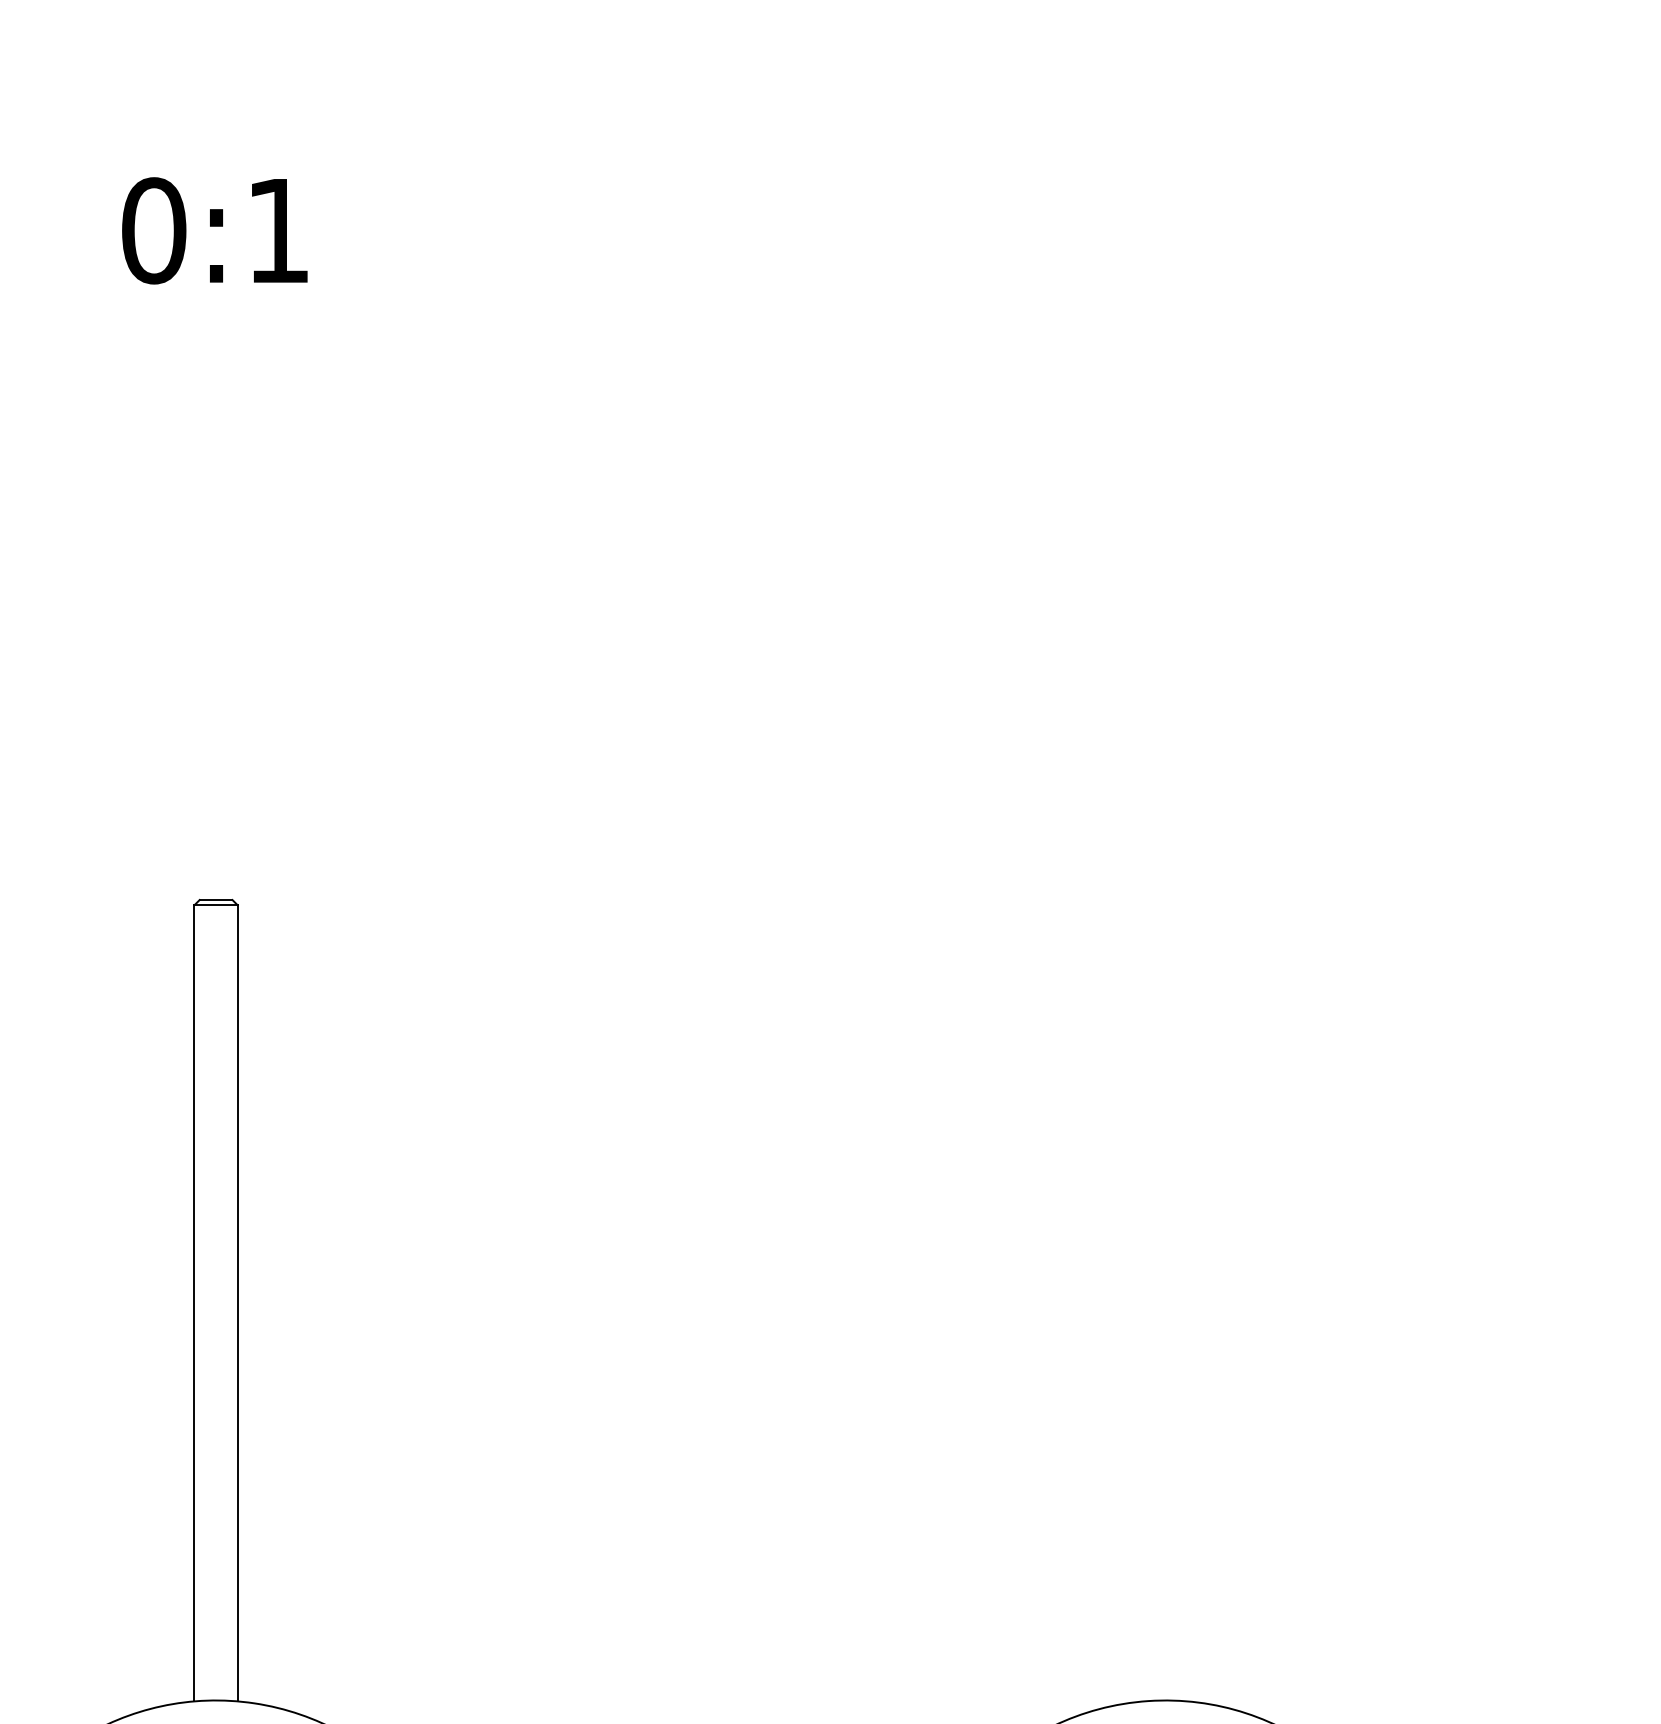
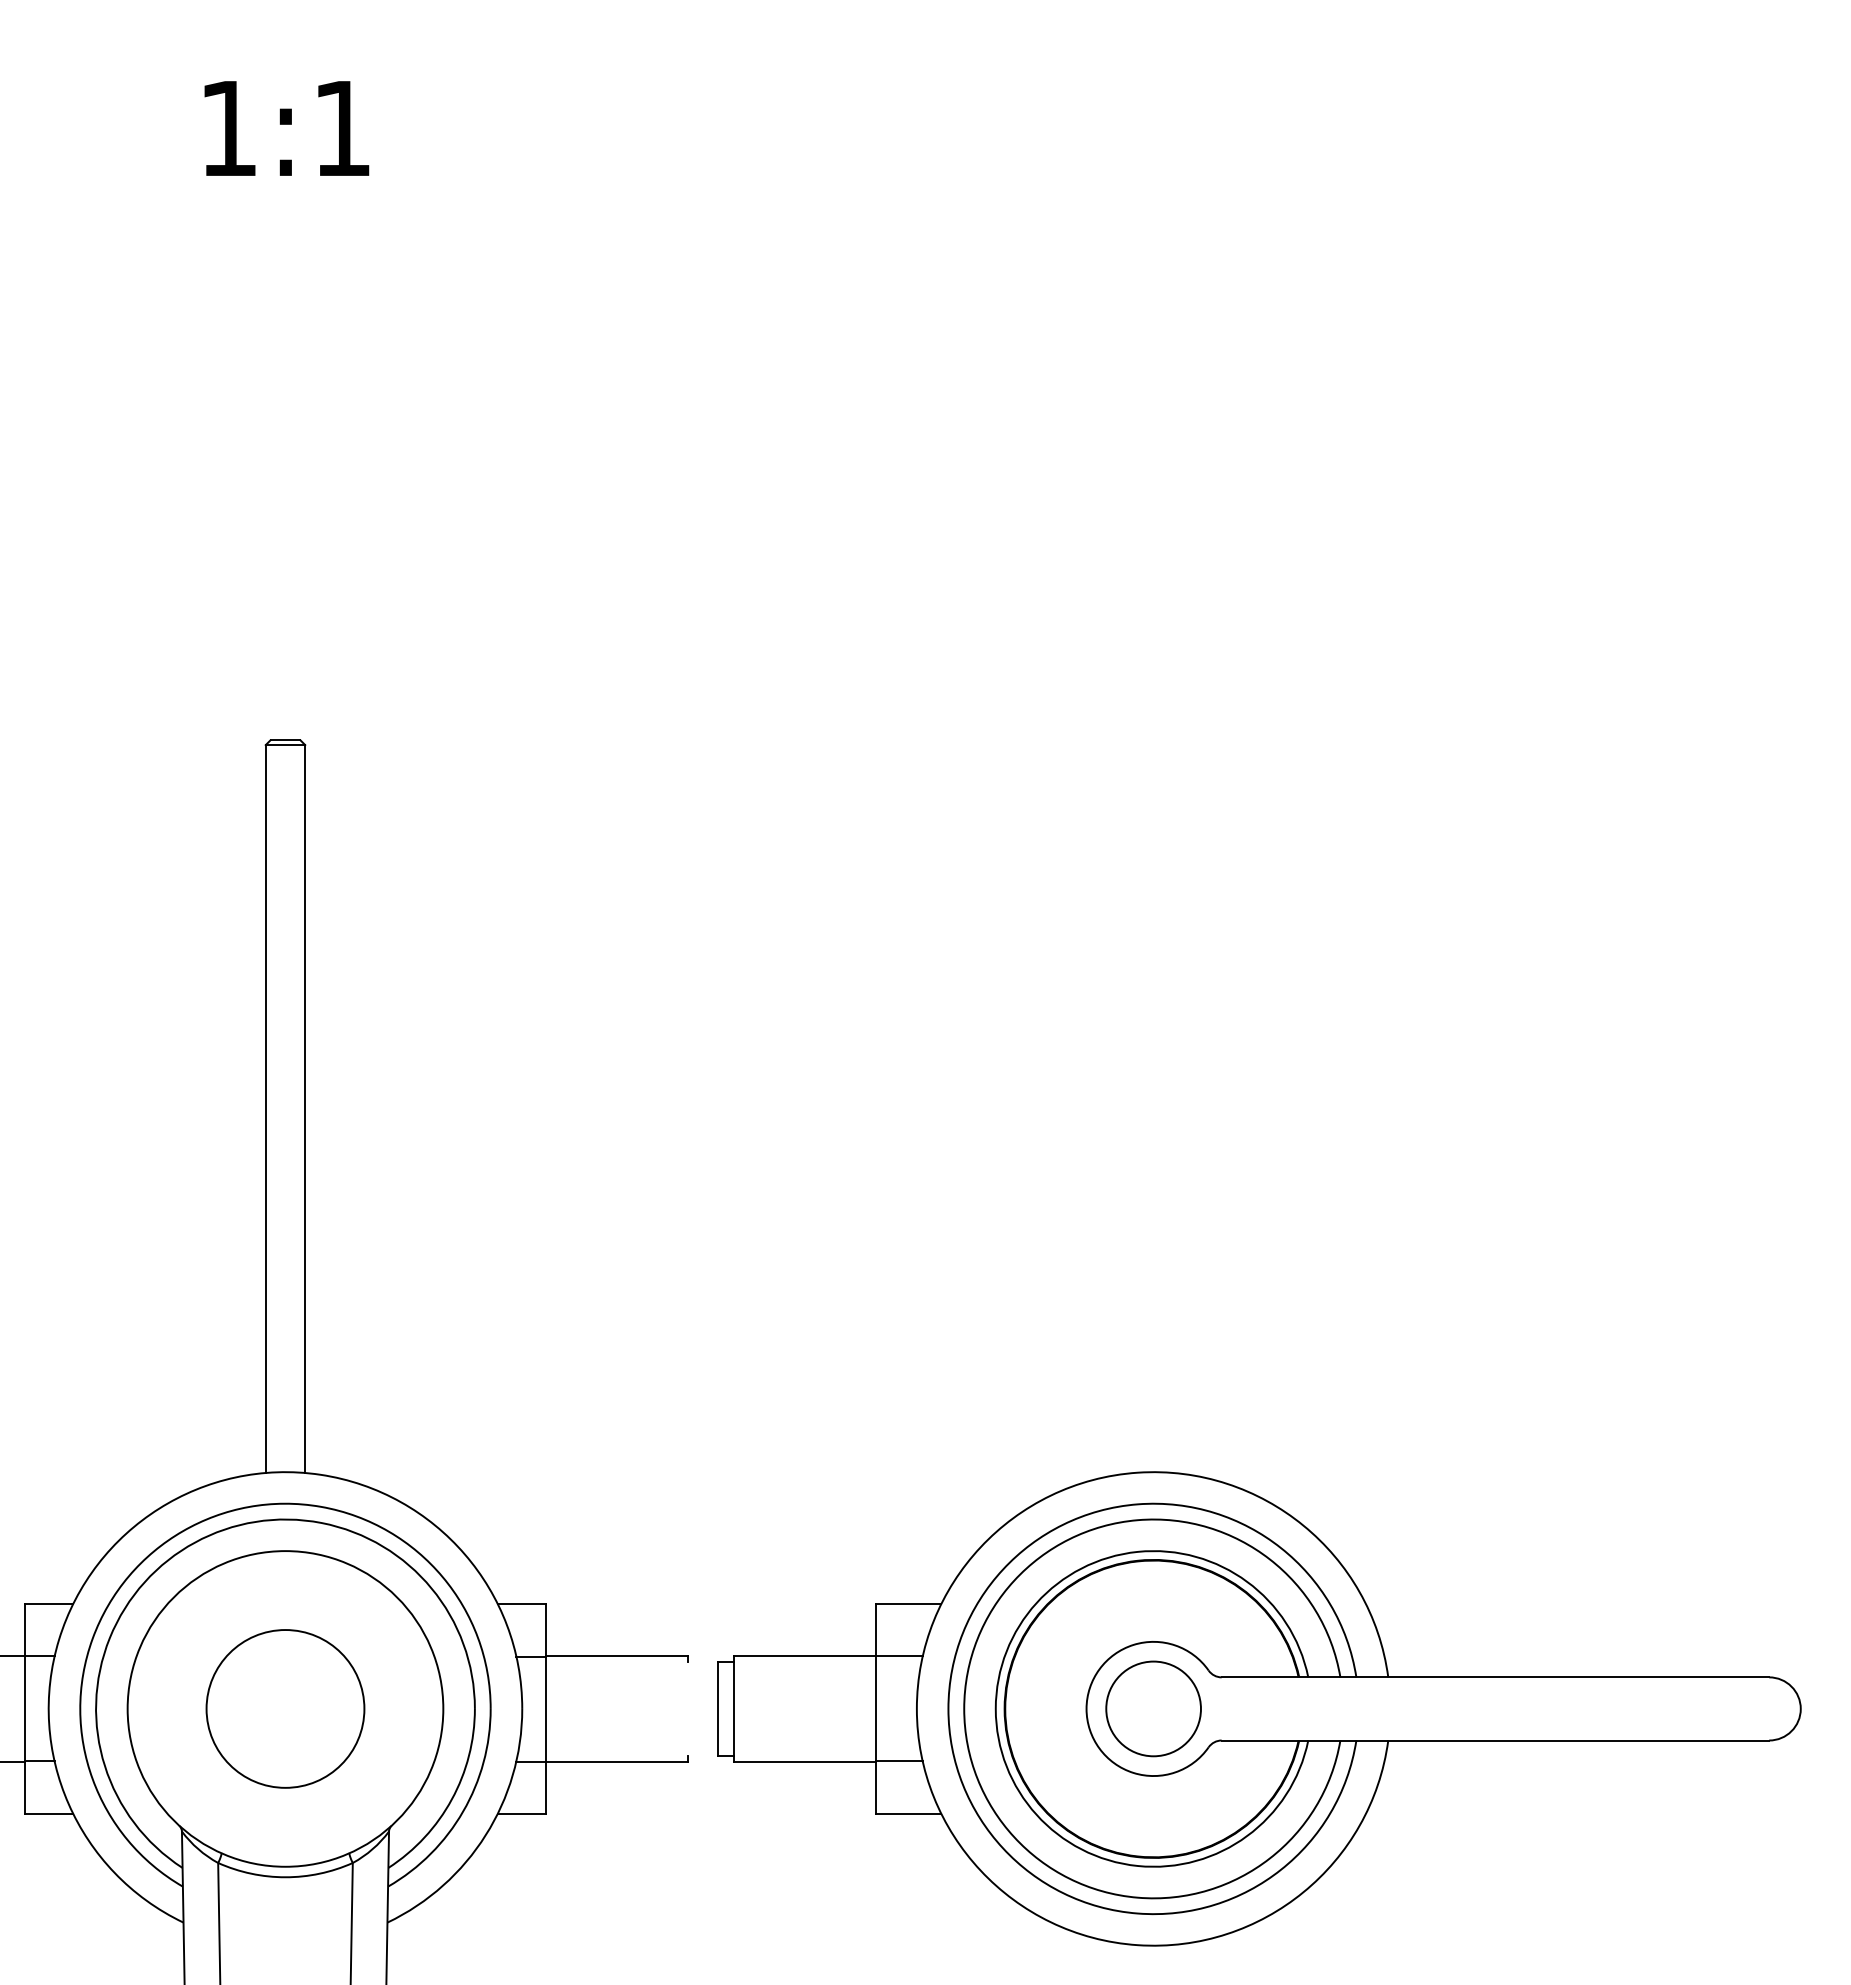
text: (153, 230) -> (228, 128), 0:1 -> 1:1

